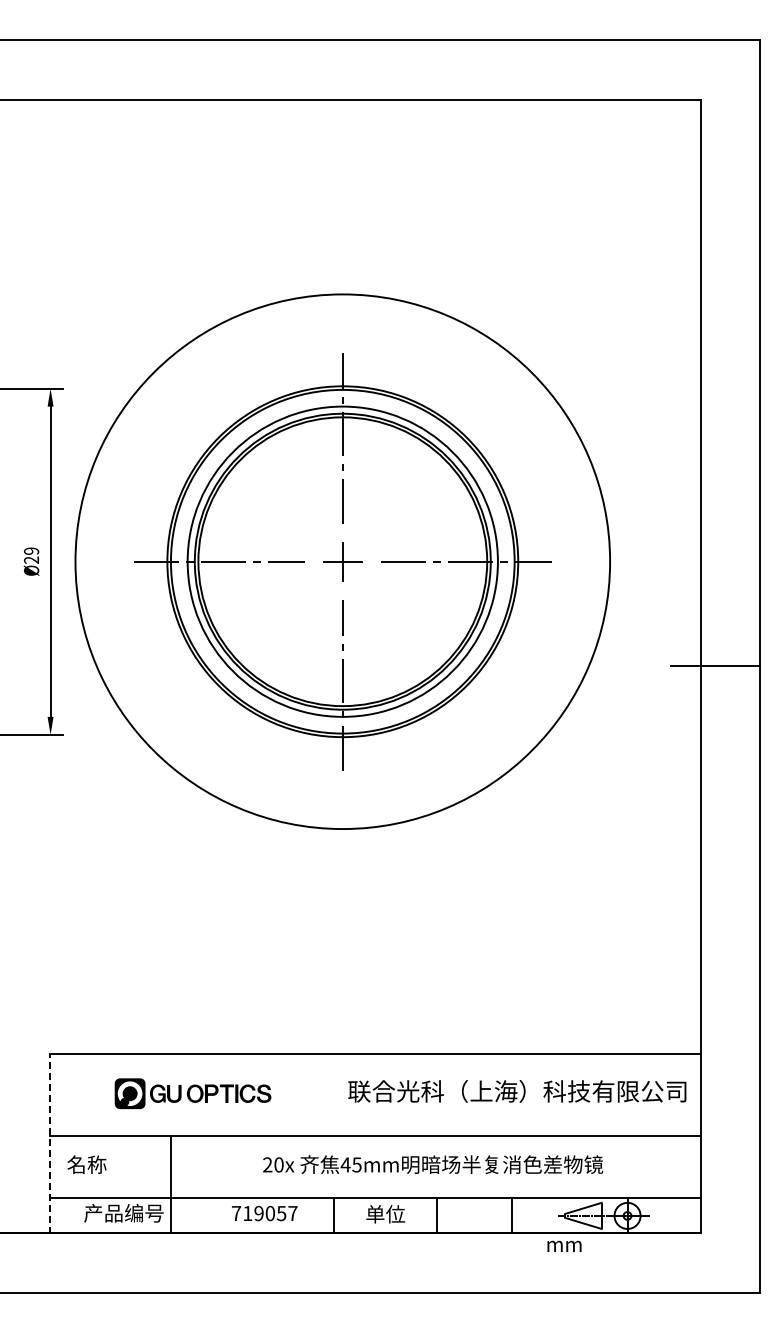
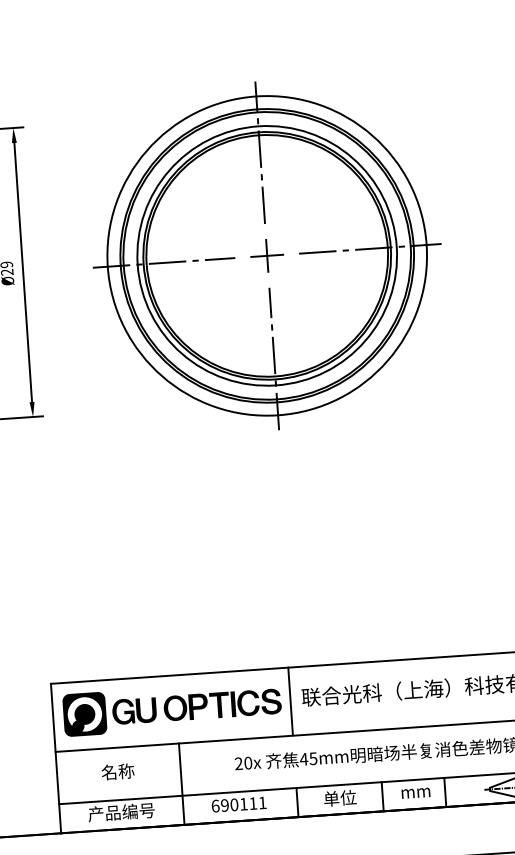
circle: (342, 561) -> (266, 255), size x0.71
part: (192, 1093) -> (171, 708), size x1.67
line: (334, 1094) -> (290, 701), added
line: (50, 1144) -> (56, 759), dashed -> solid
text: (86, 1164) -> (117, 771), moved
line: (170, 1184) -> (181, 784), moved
text: (264, 1213) -> (238, 804), 719057 -> 690111
text: (564, 1245) -> (415, 792), moved

